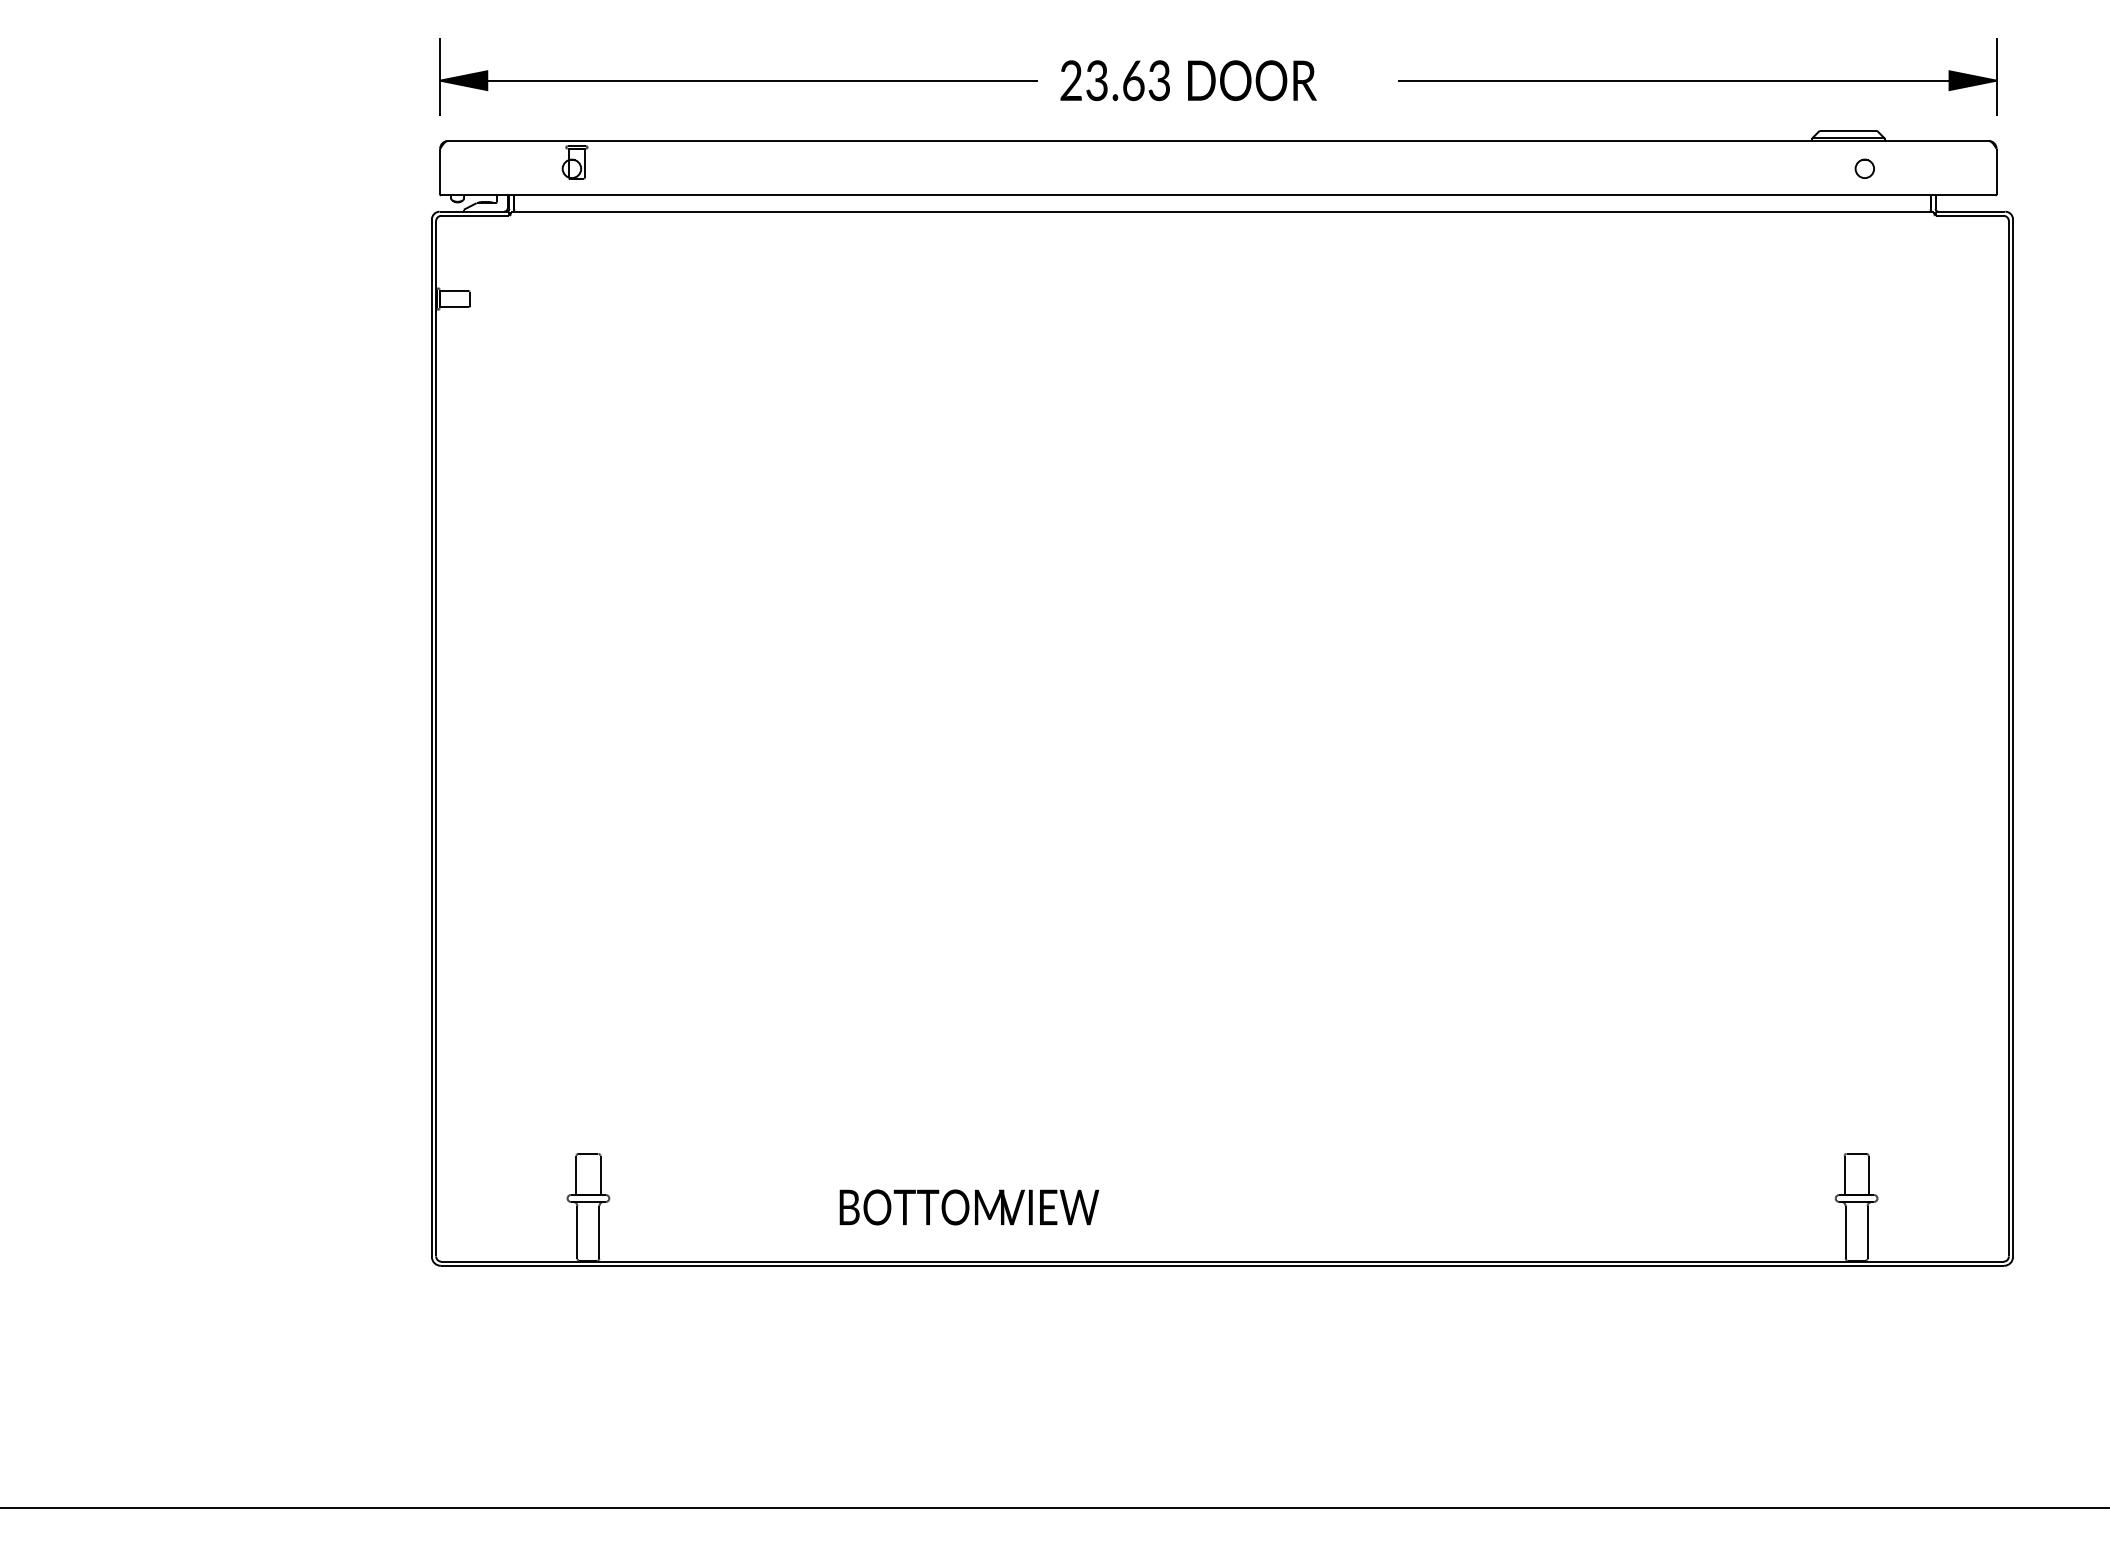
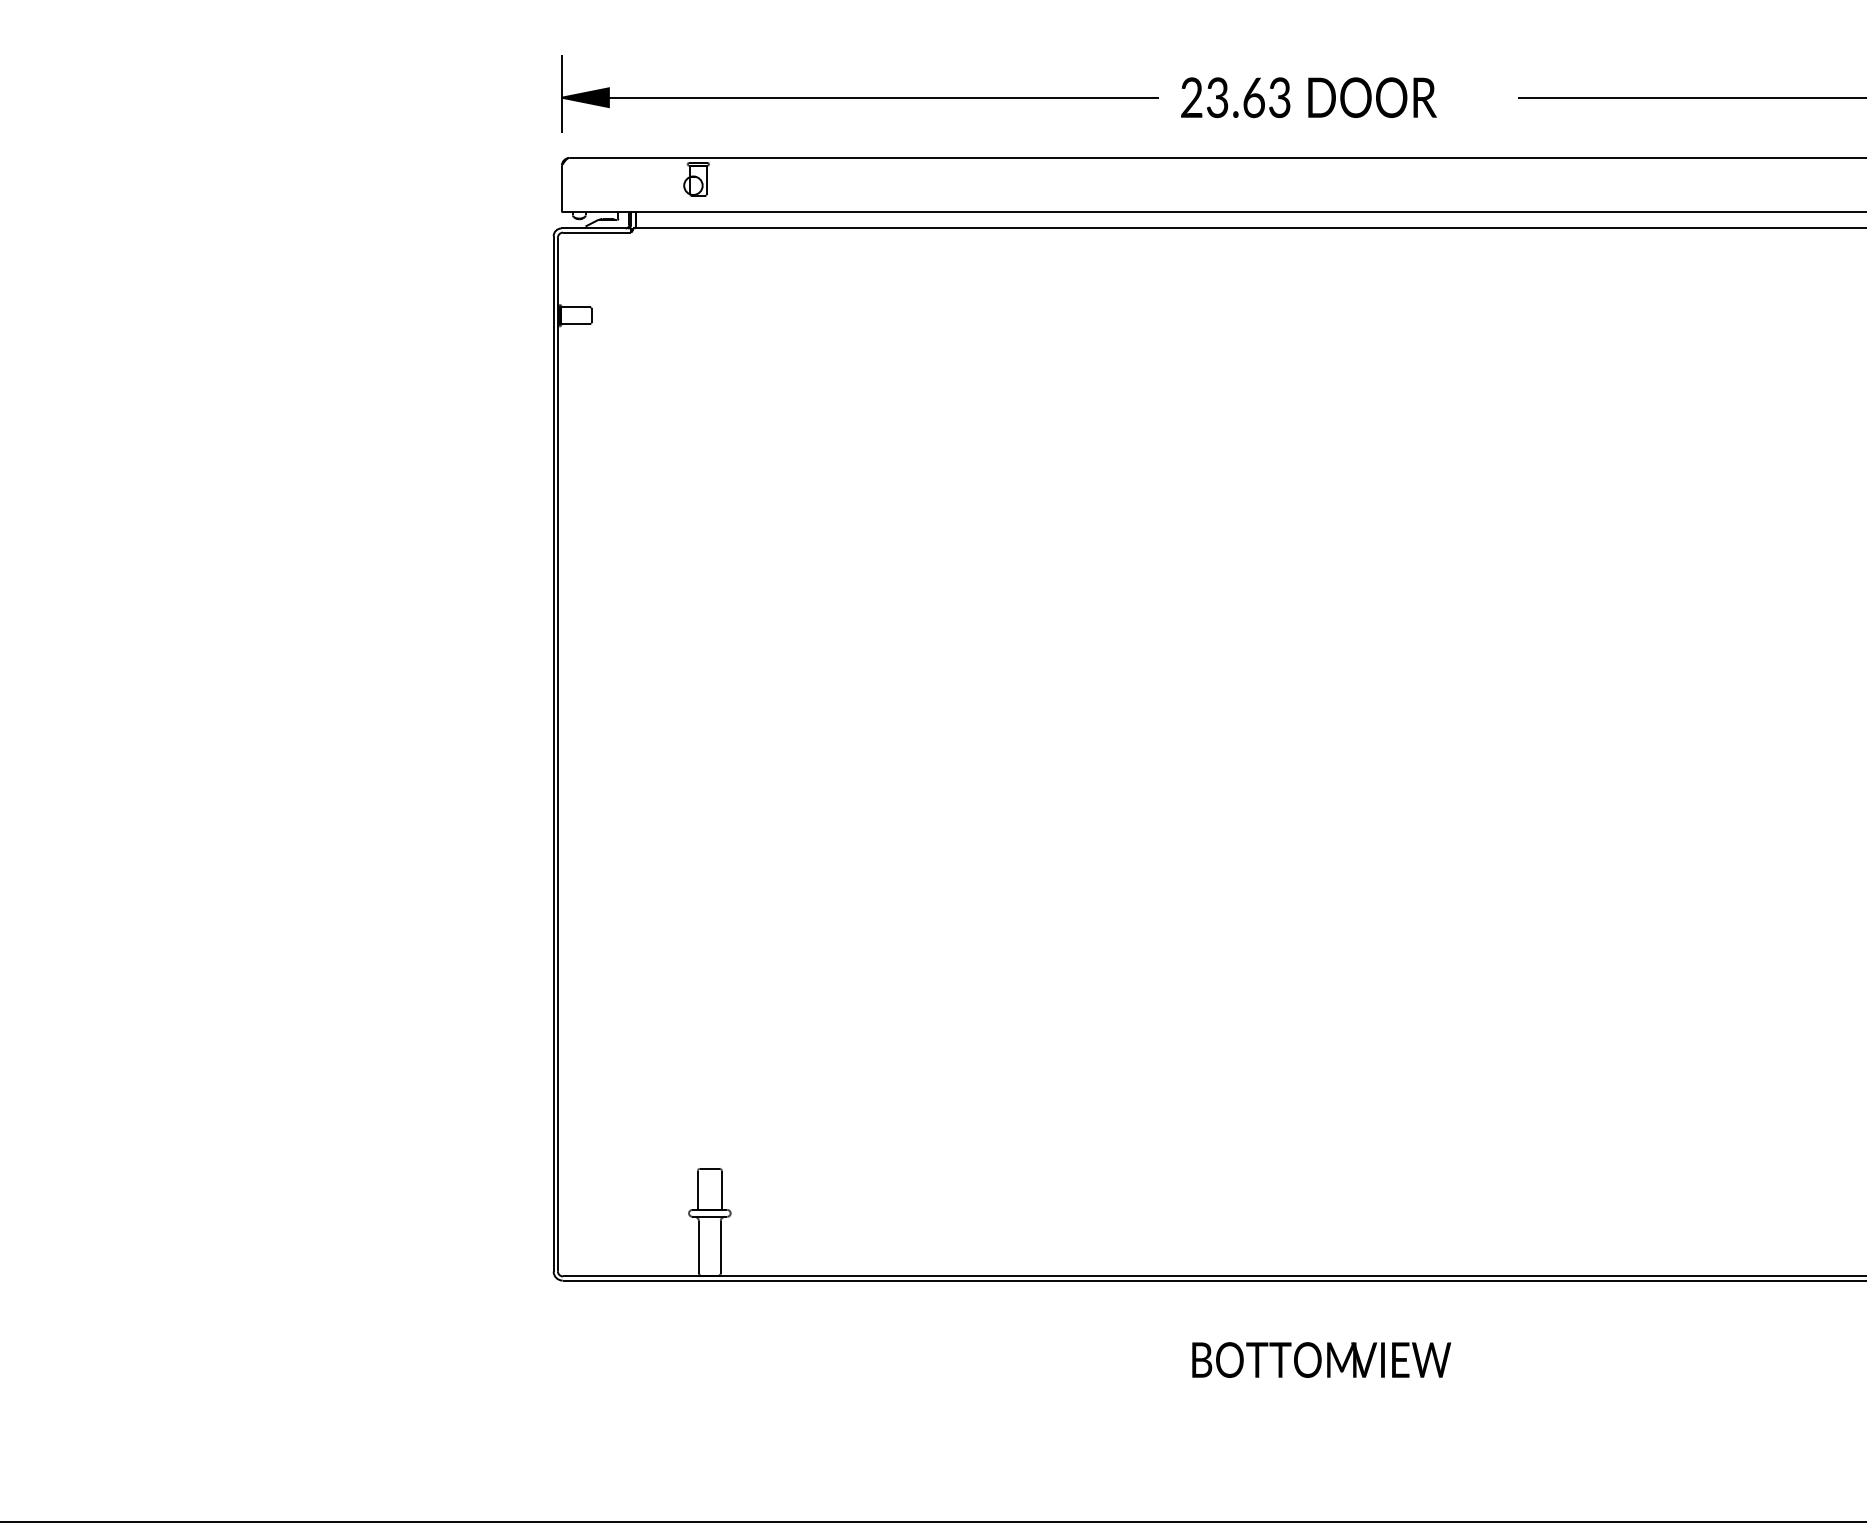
text: (969, 1207) -> (1321, 1360), moved

